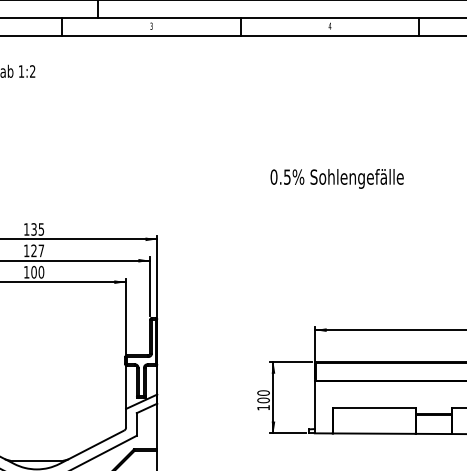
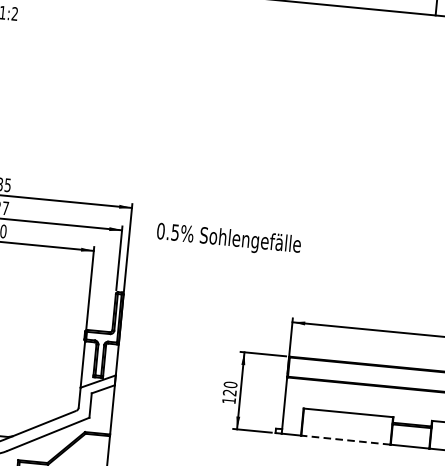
text: (336, 178) -> (228, 239), moved
text: (263, 400) -> (229, 392), 100 -> 120
line: (373, 433) -> (345, 439), solid -> dashed

